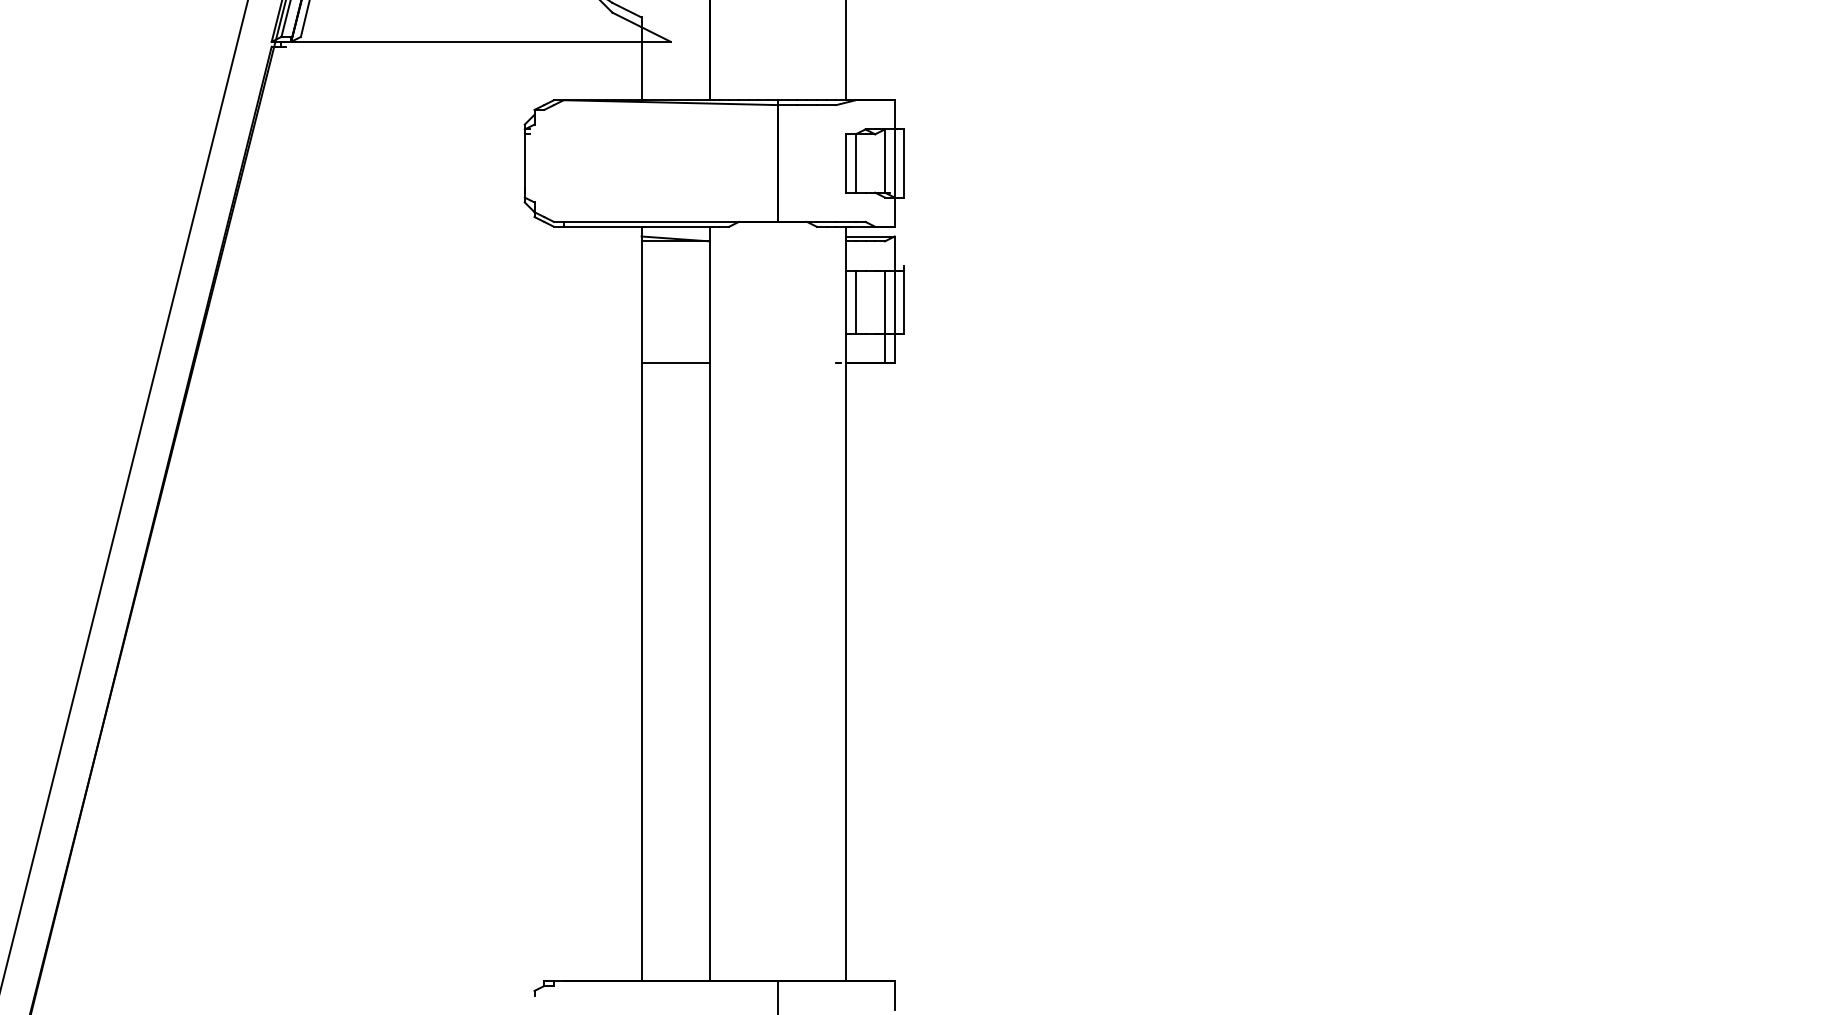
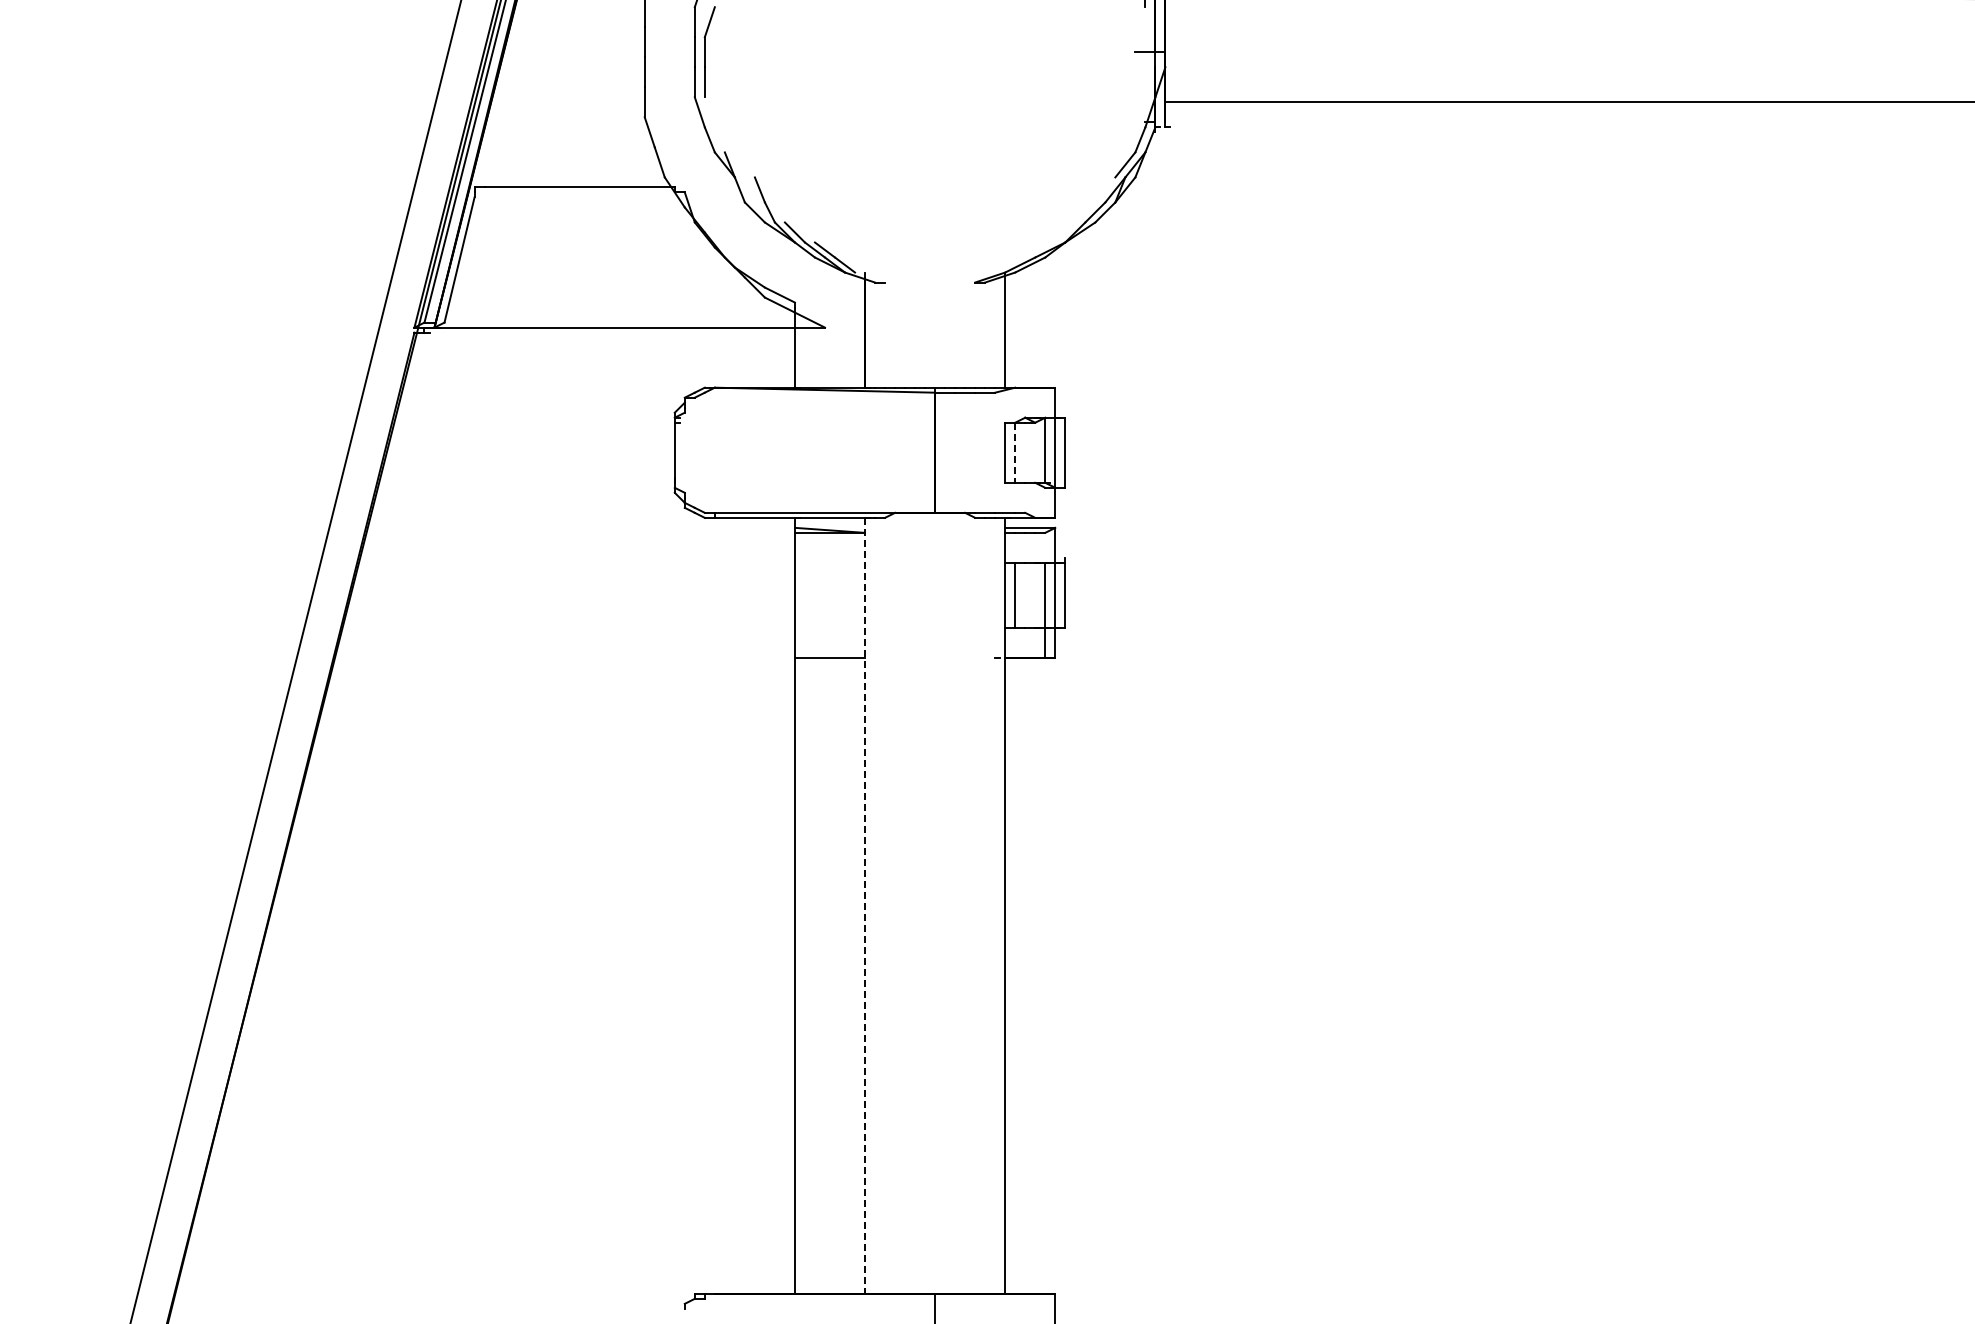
line: (856, 164) -> (1015, 453), solid -> dashed
line: (710, 603) -> (865, 905), solid -> dashed

